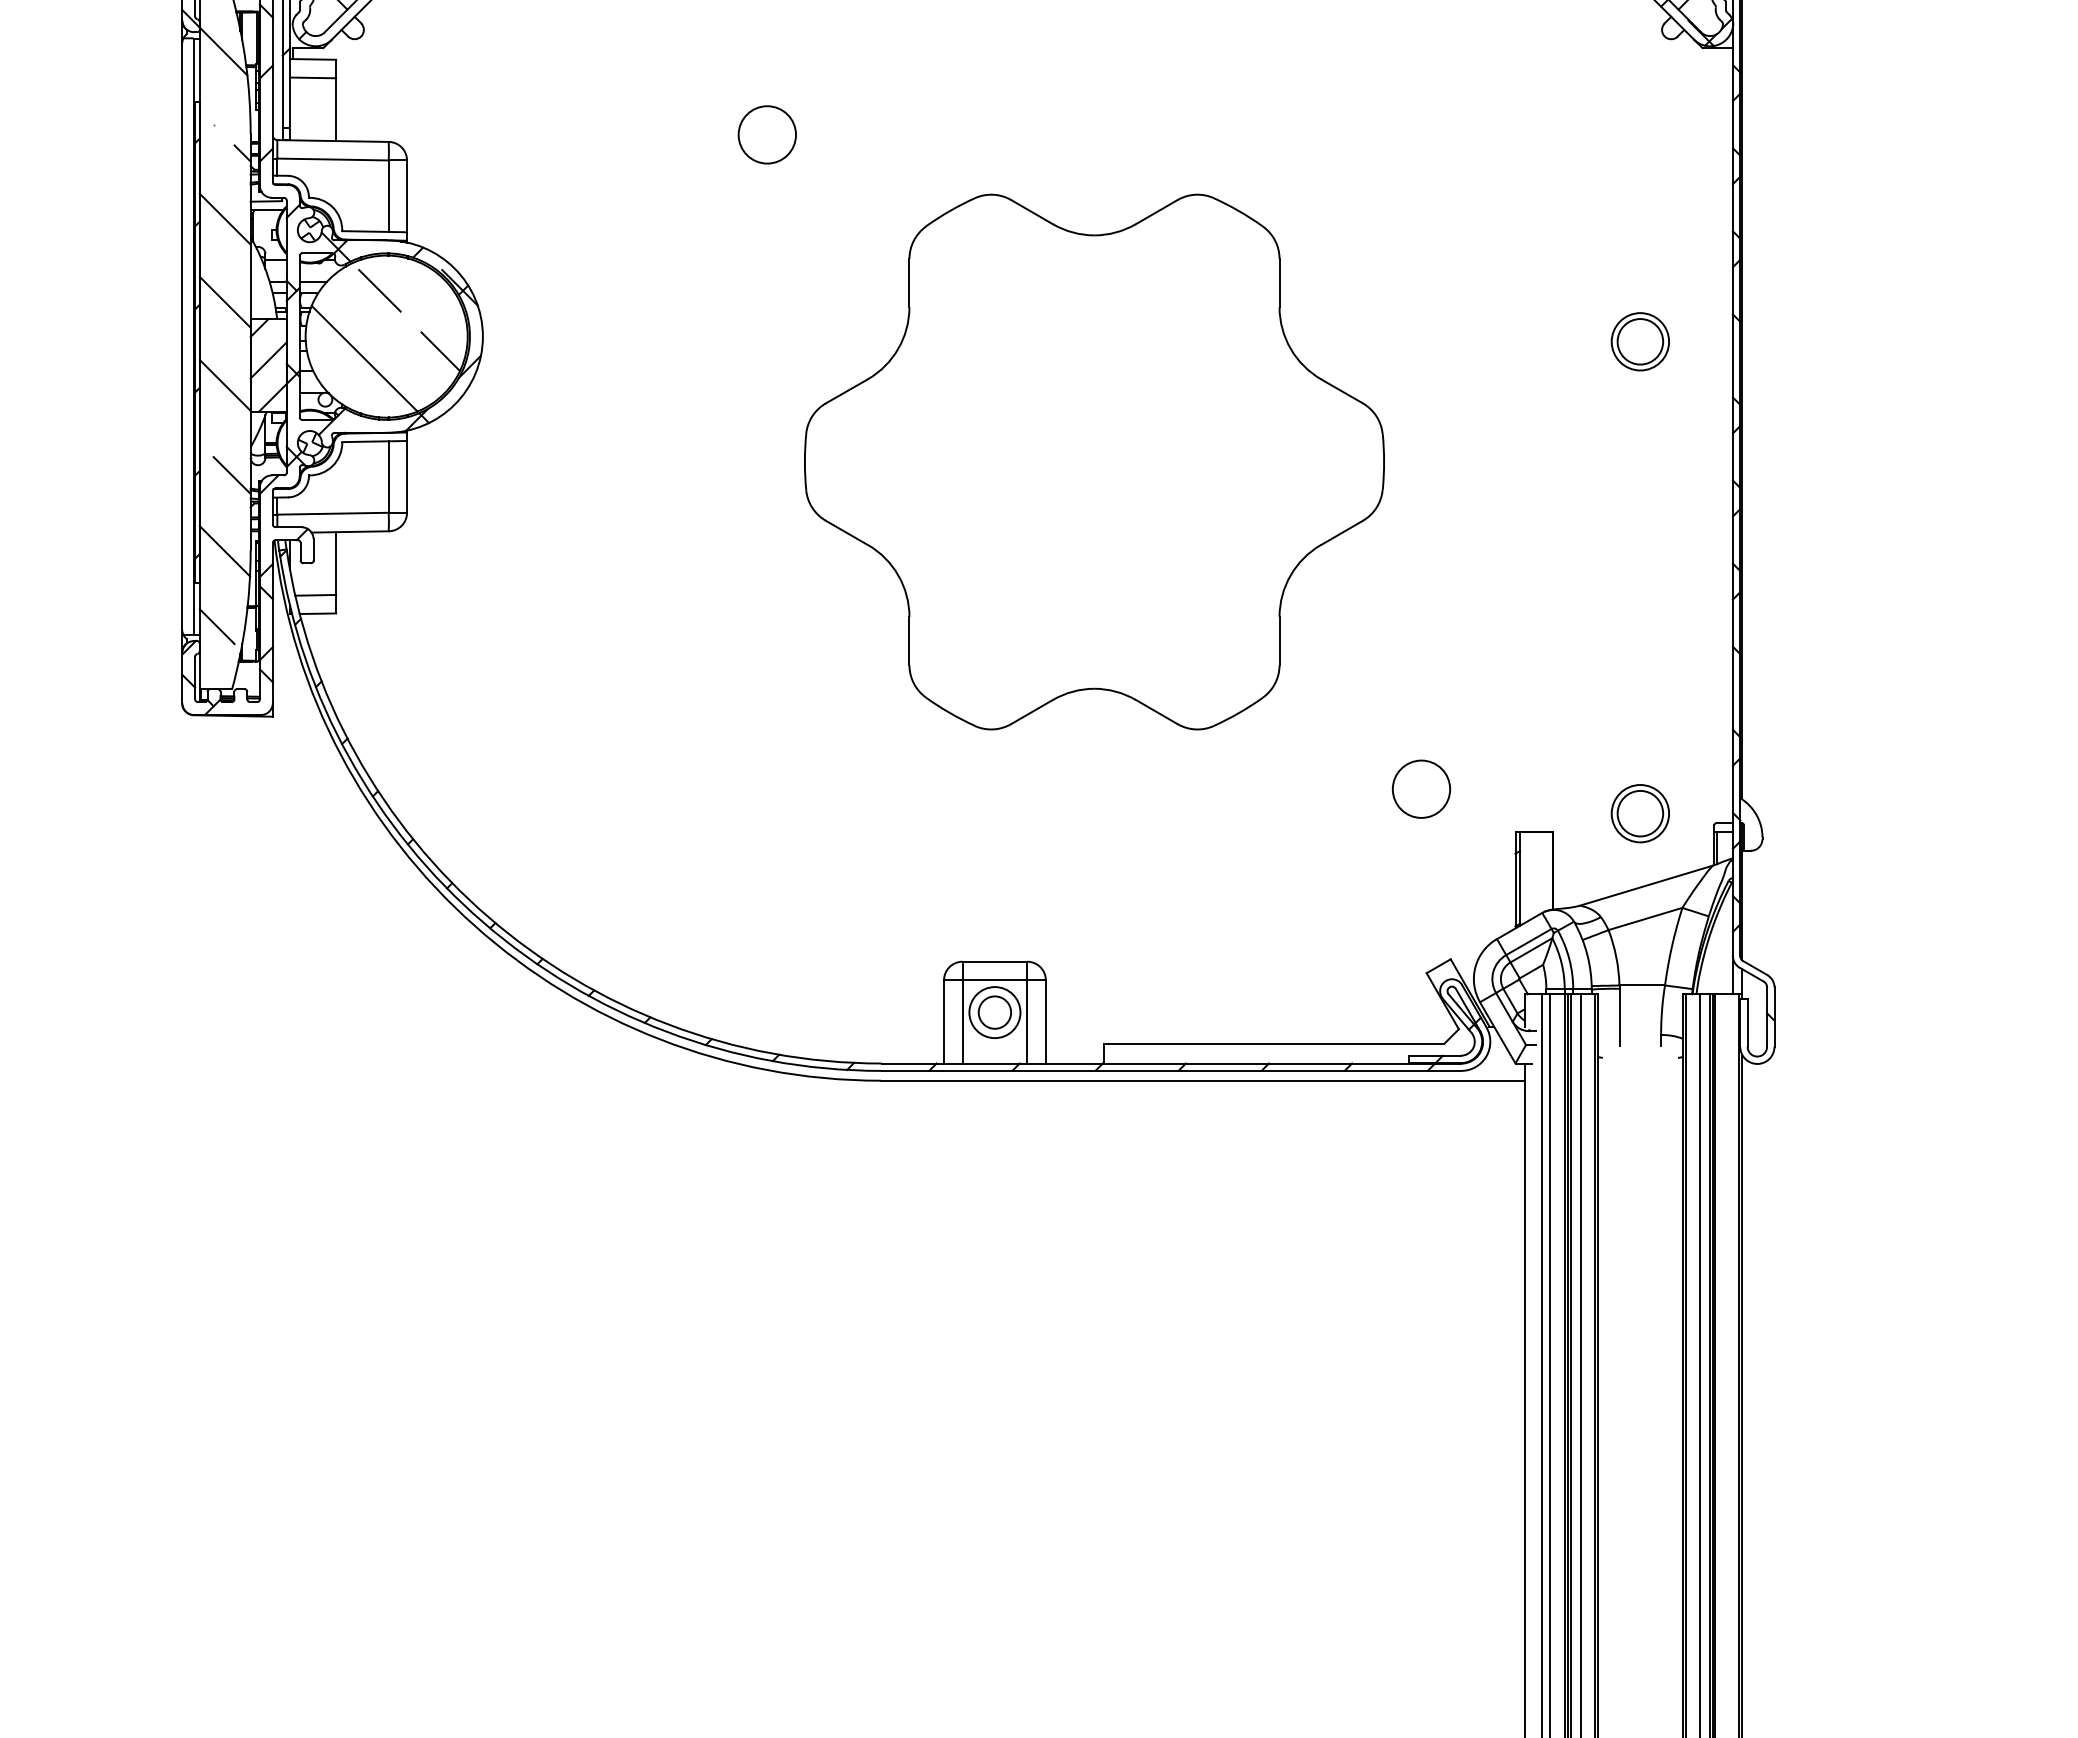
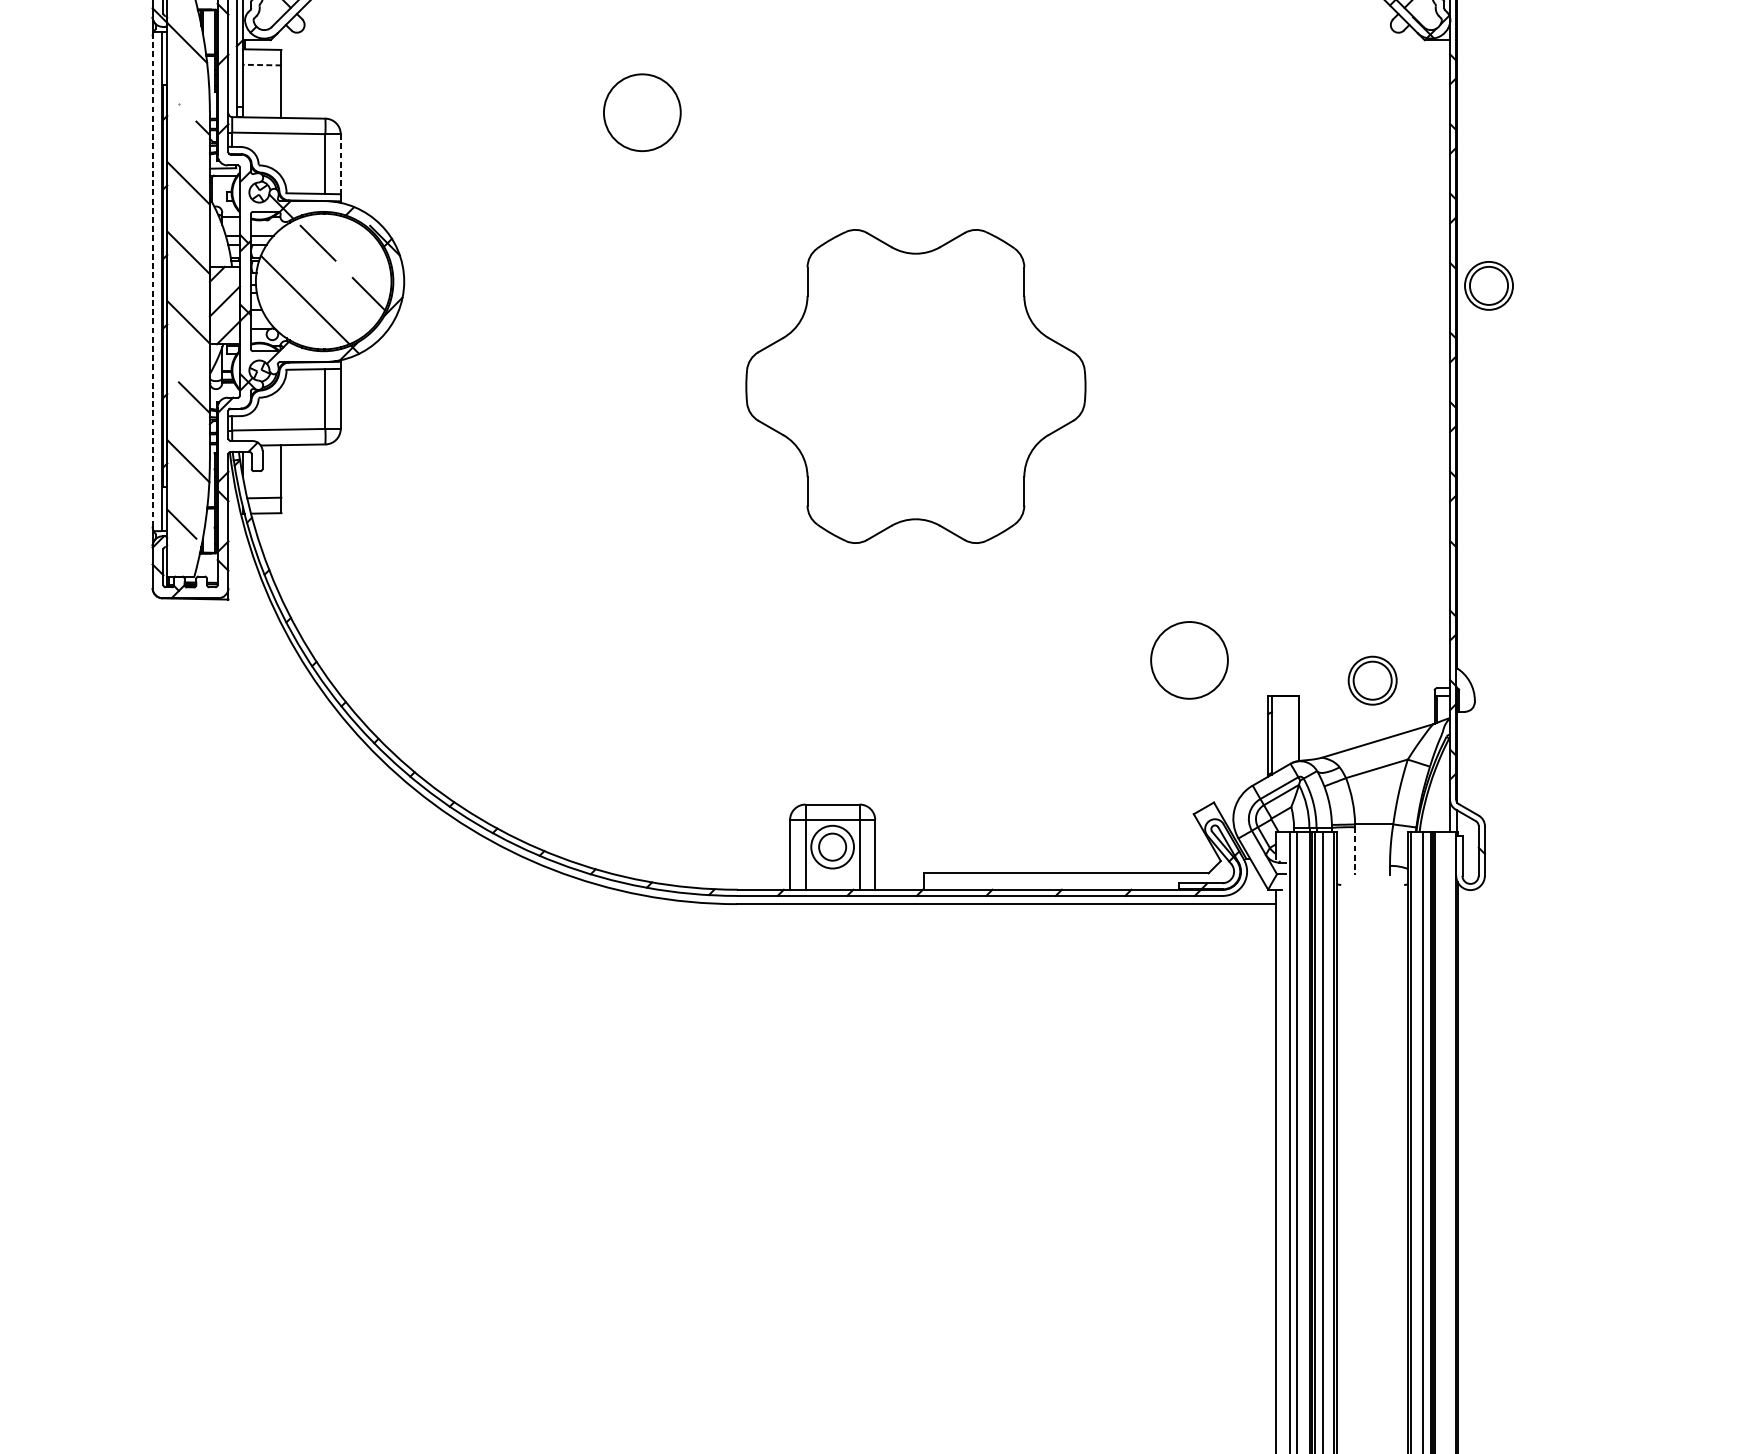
line: (312, 77) -> (261, 64), solid -> dashed
circle: (766, 134) -> (641, 112), size x1.6
line: (407, 196) -> (341, 164), solid -> dashed
line: (182, 336) -> (152, 281), solid -> dashed
part: (1639, 341) -> (1488, 285), moved
part: (1094, 461) -> (915, 386), size x0.7
circle: (1421, 788) -> (1189, 659), size x1.6
line: (1619, 1017) -> (1355, 851), solid -> dashed

